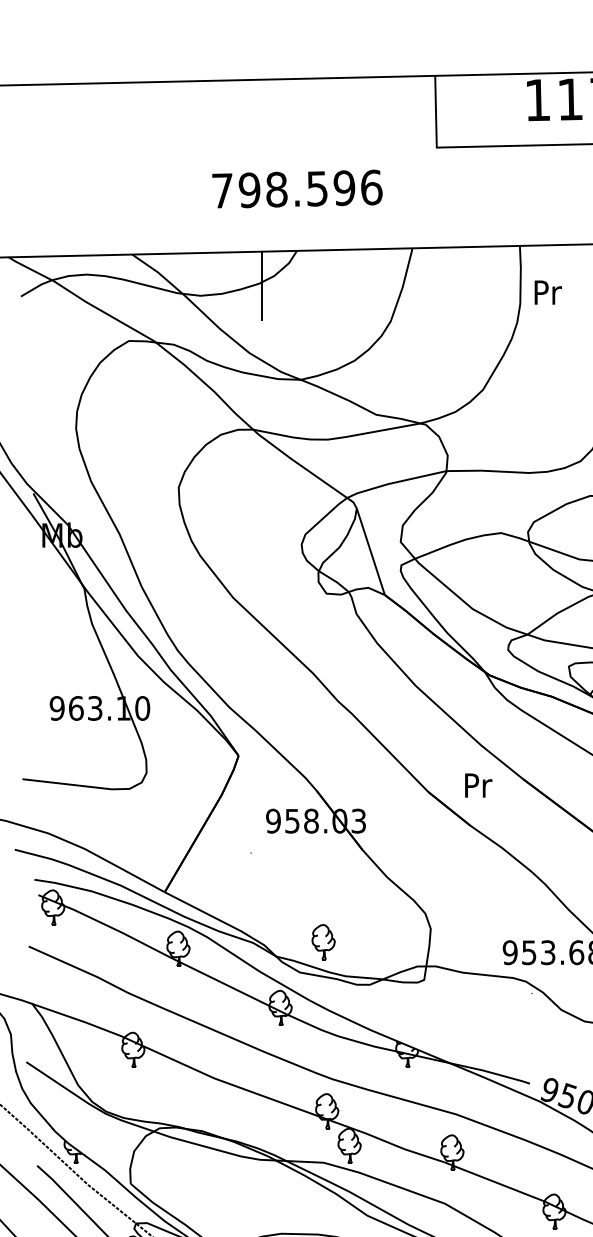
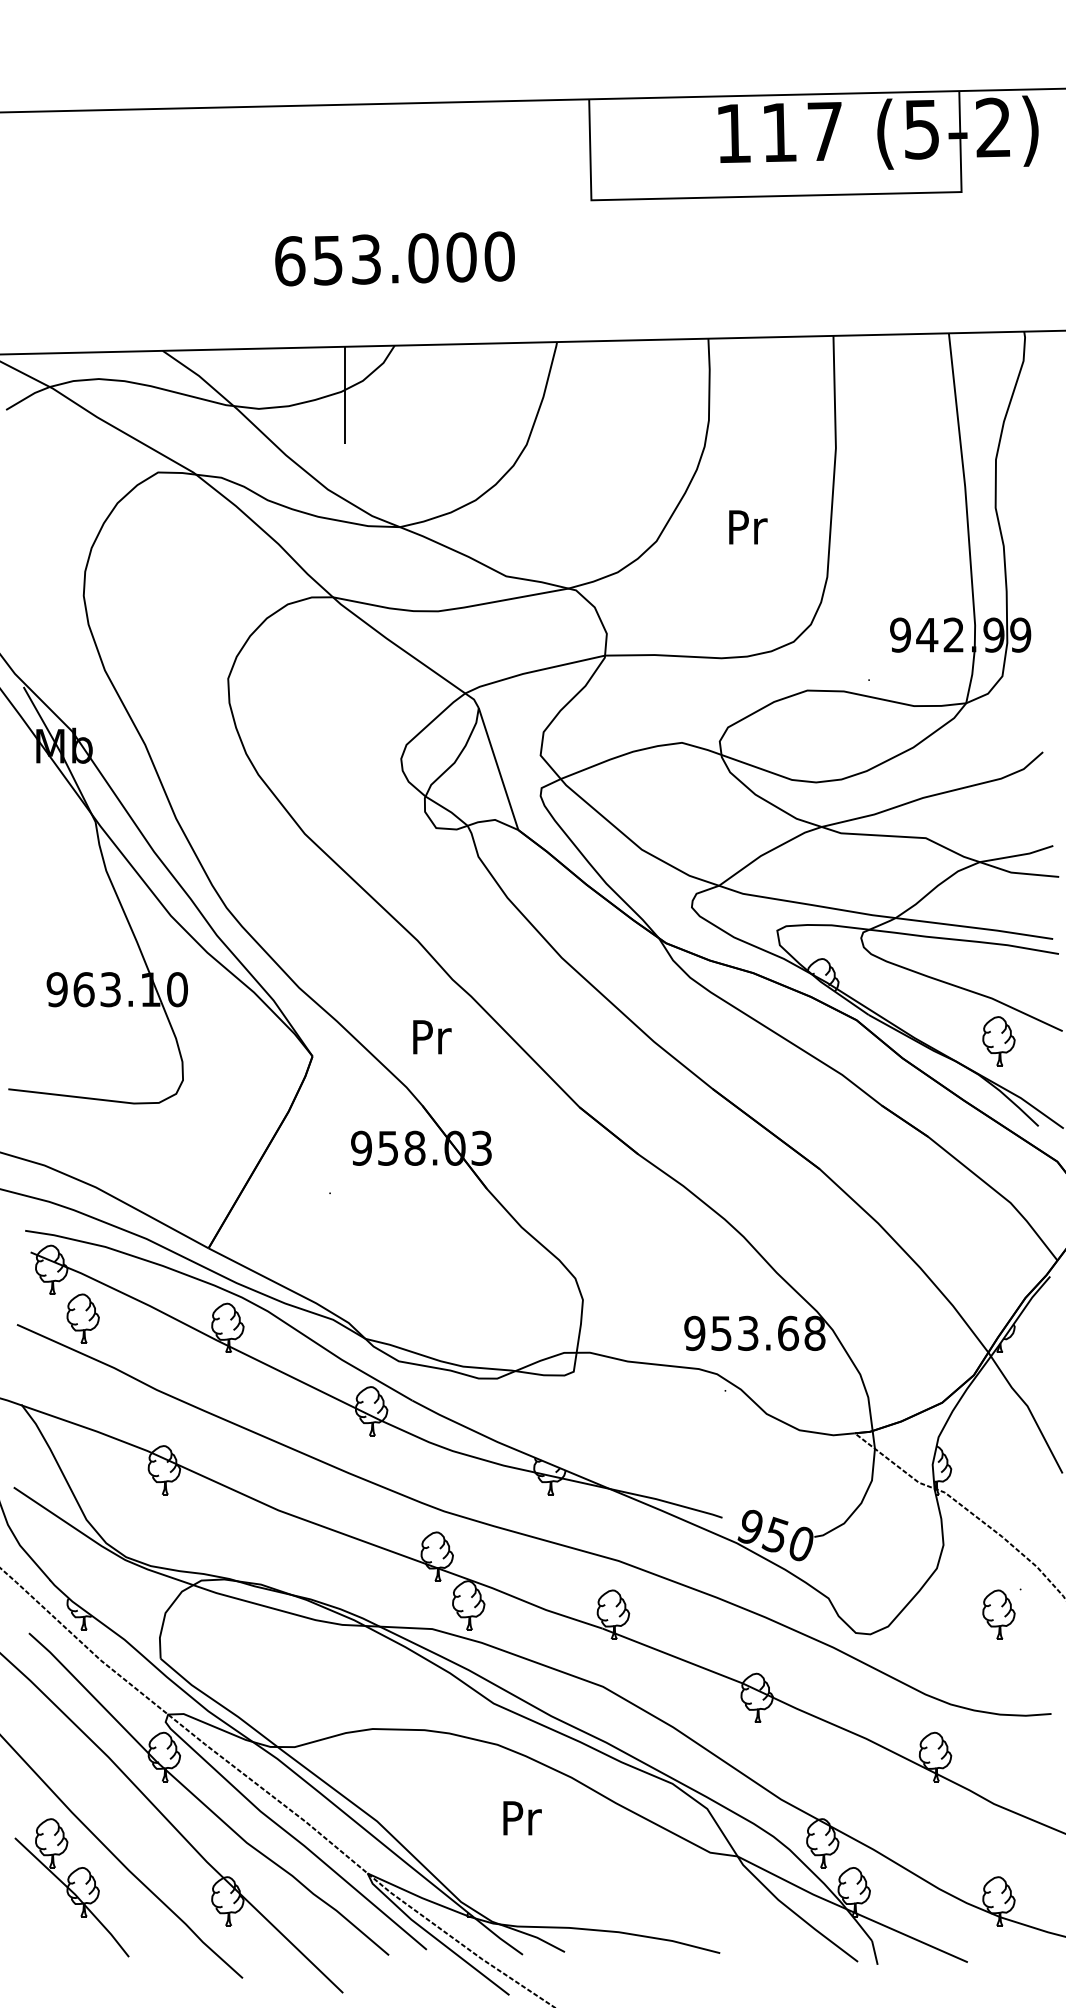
text: (297, 188) -> (395, 258), 798.596 -> 653.000
text: (548, 292) -> (748, 527), moved
text: (478, 785) -> (432, 1037), moved
part: (323, 942) -> (82, 1318), moved

